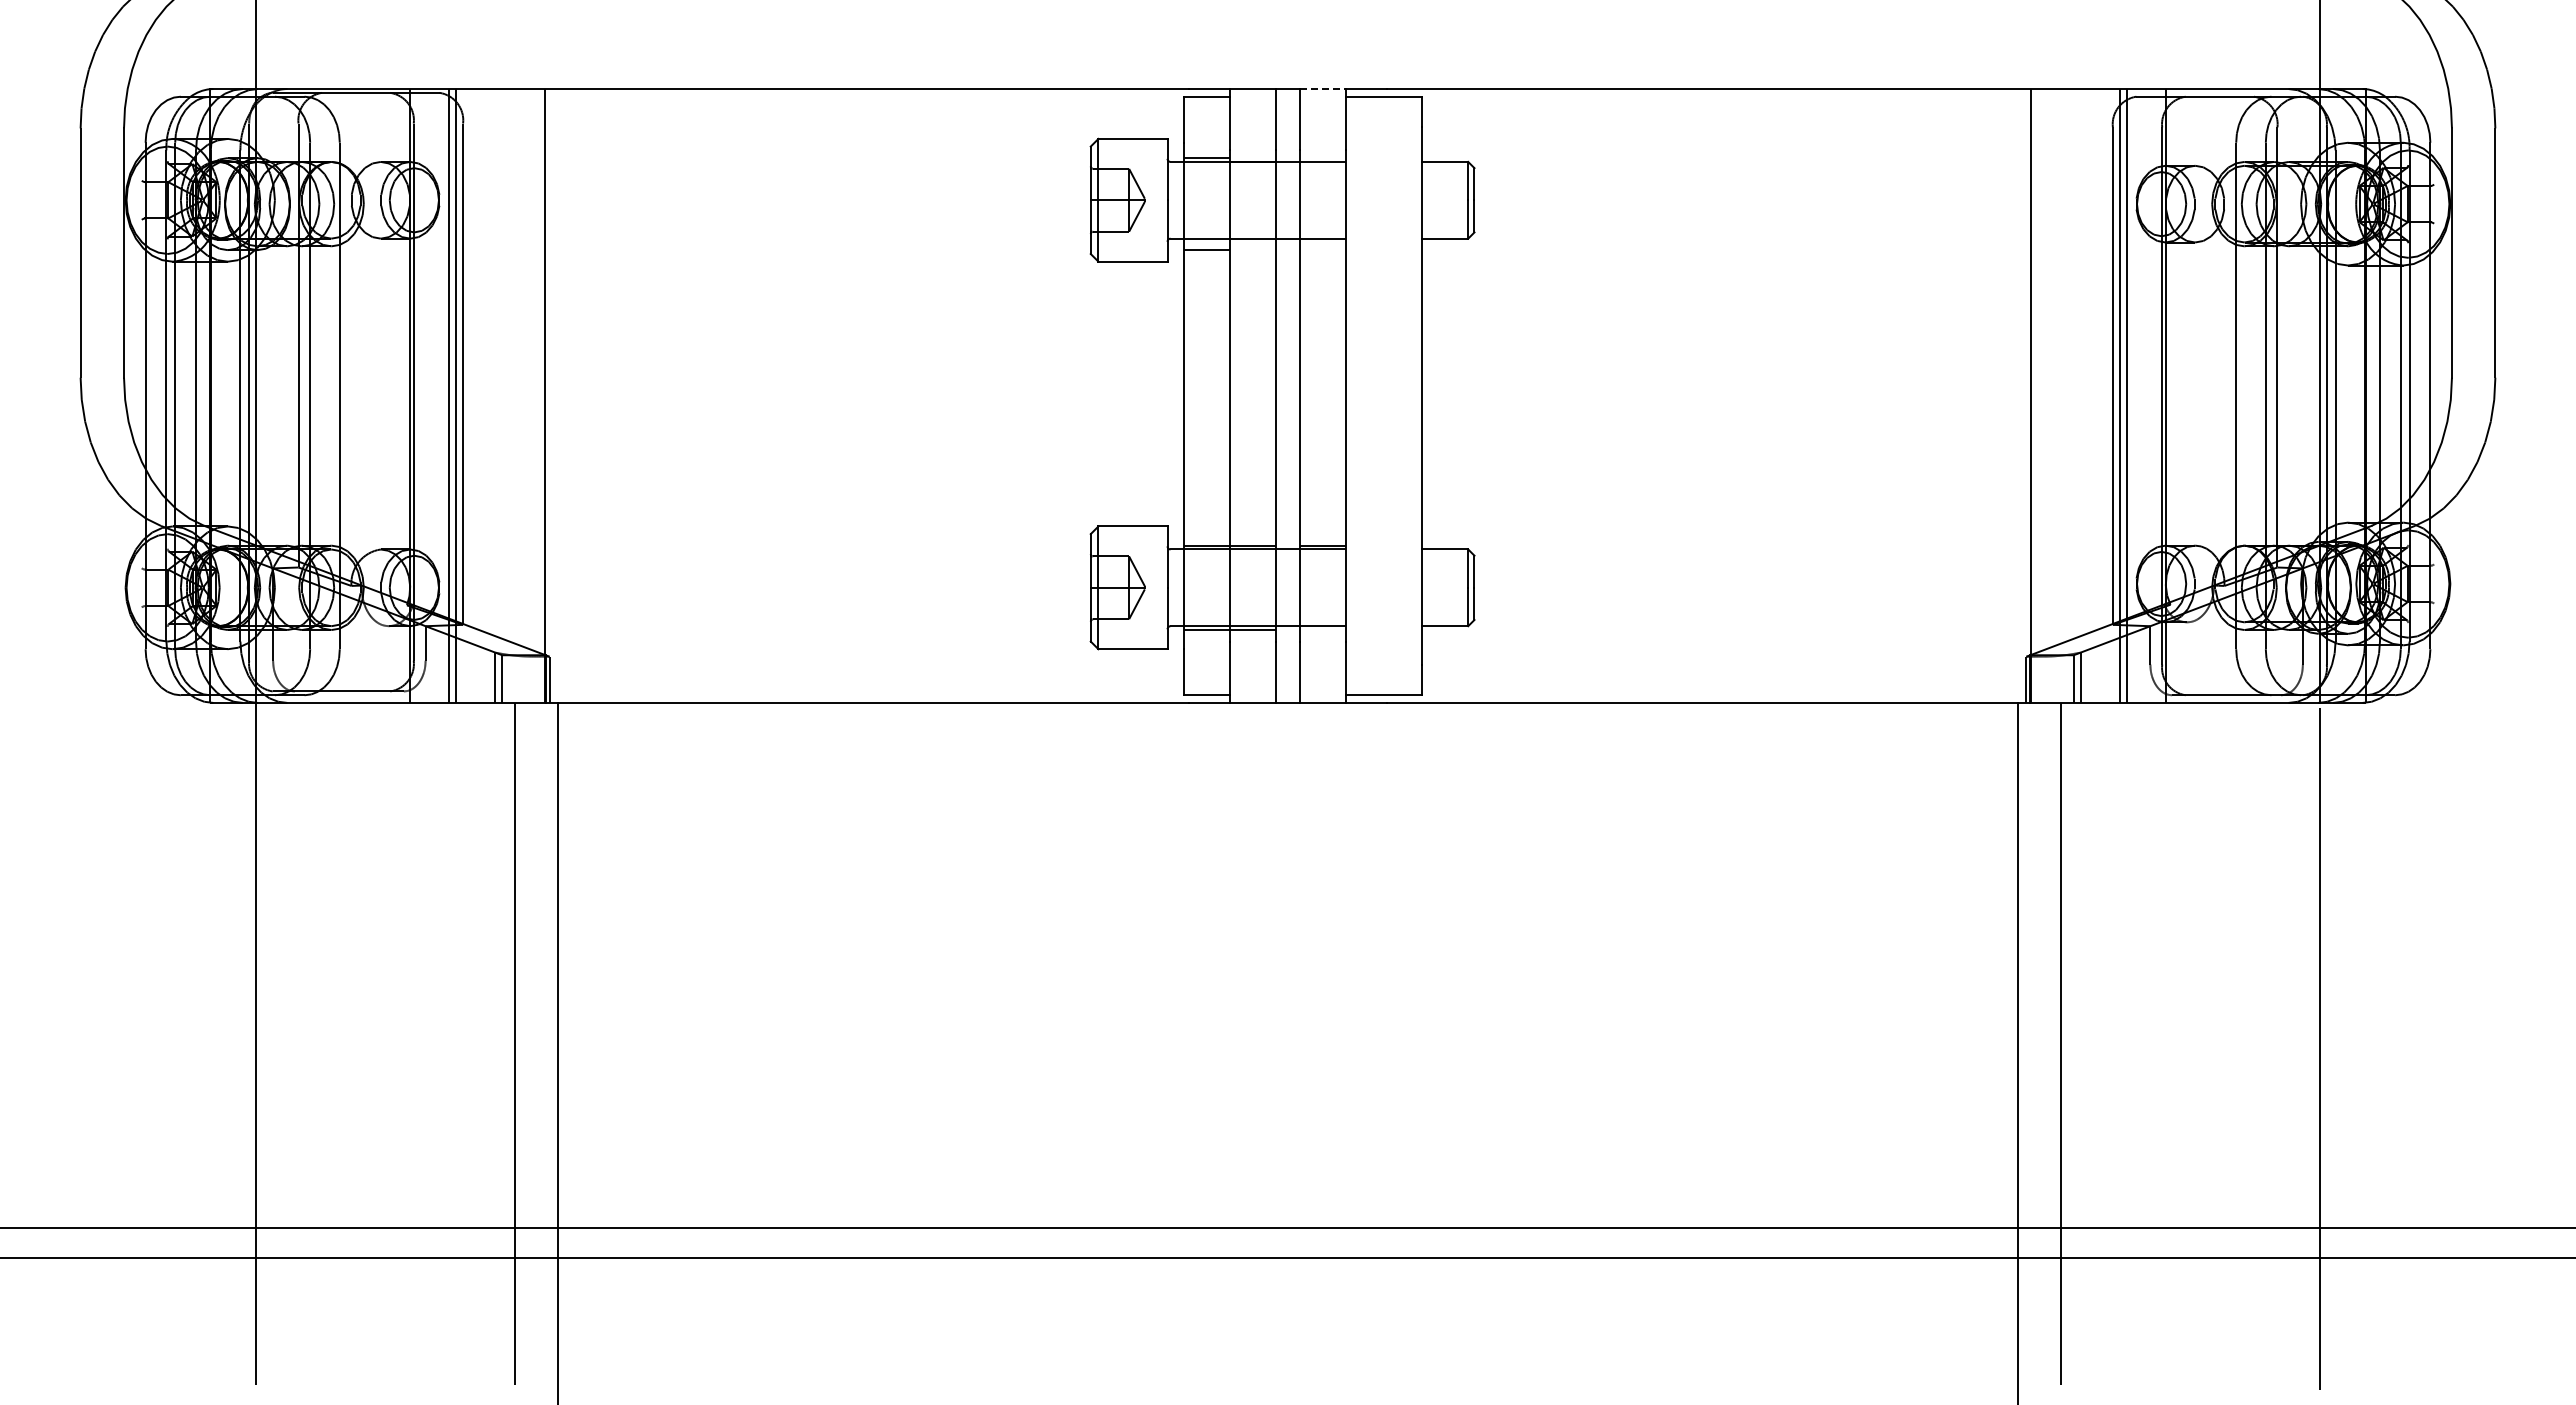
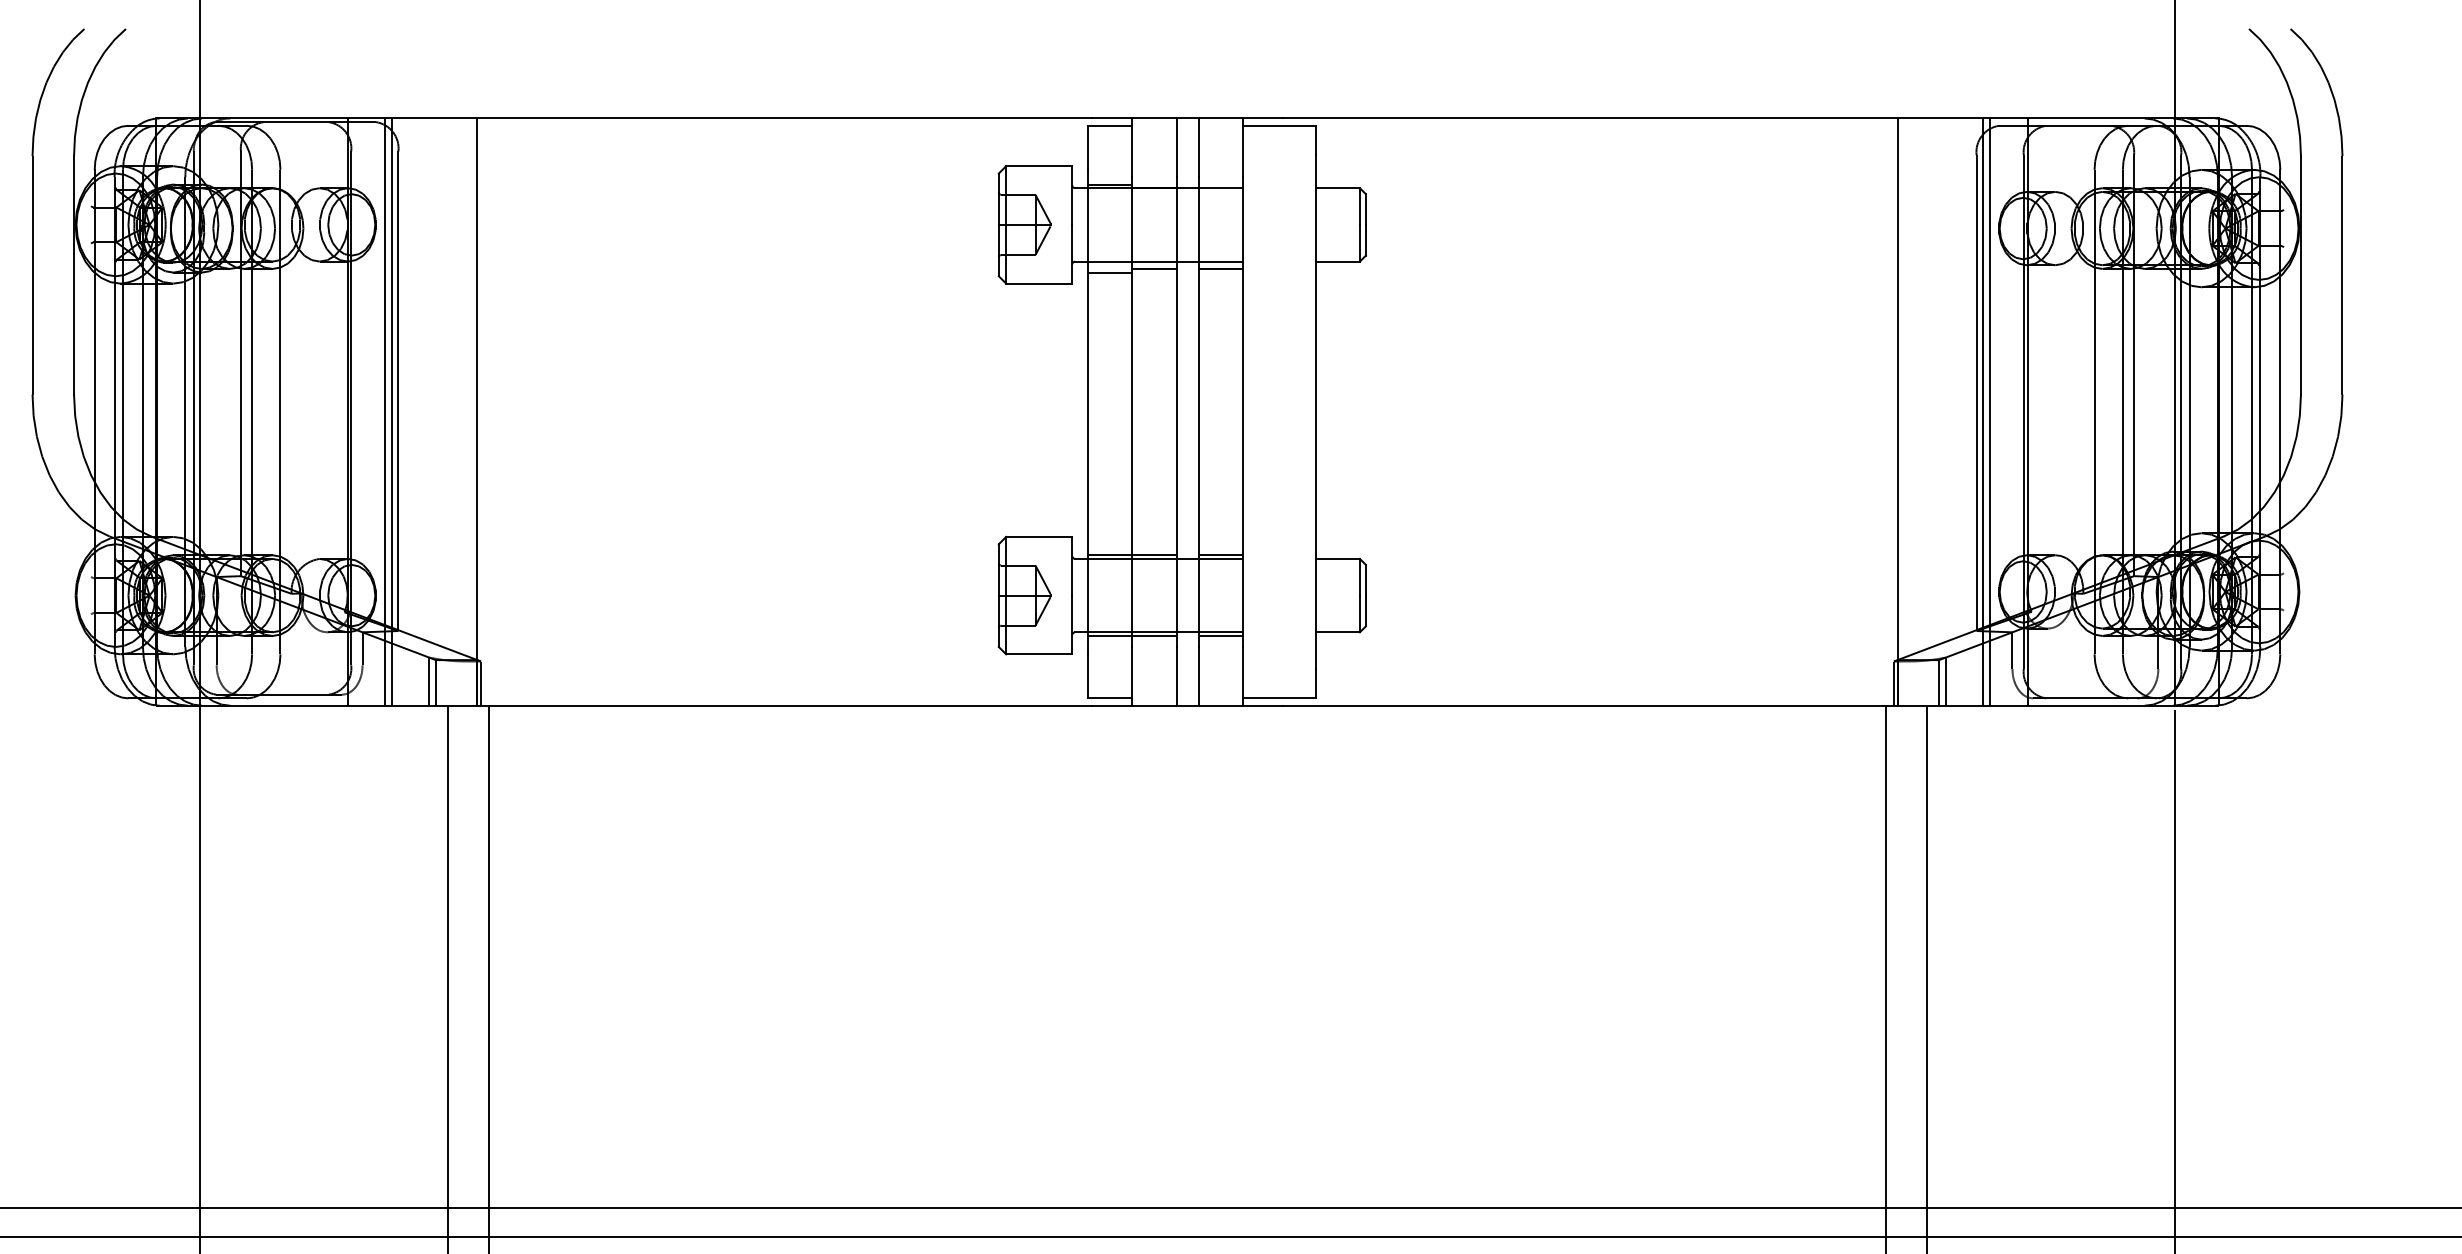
line: (1323, 89) -> (1221, 118), dashed -> solid
line: (1253, 246) -> (1154, 269), added
line: (1322, 246) -> (1220, 269), added
line: (1322, 630) -> (1220, 636), added

